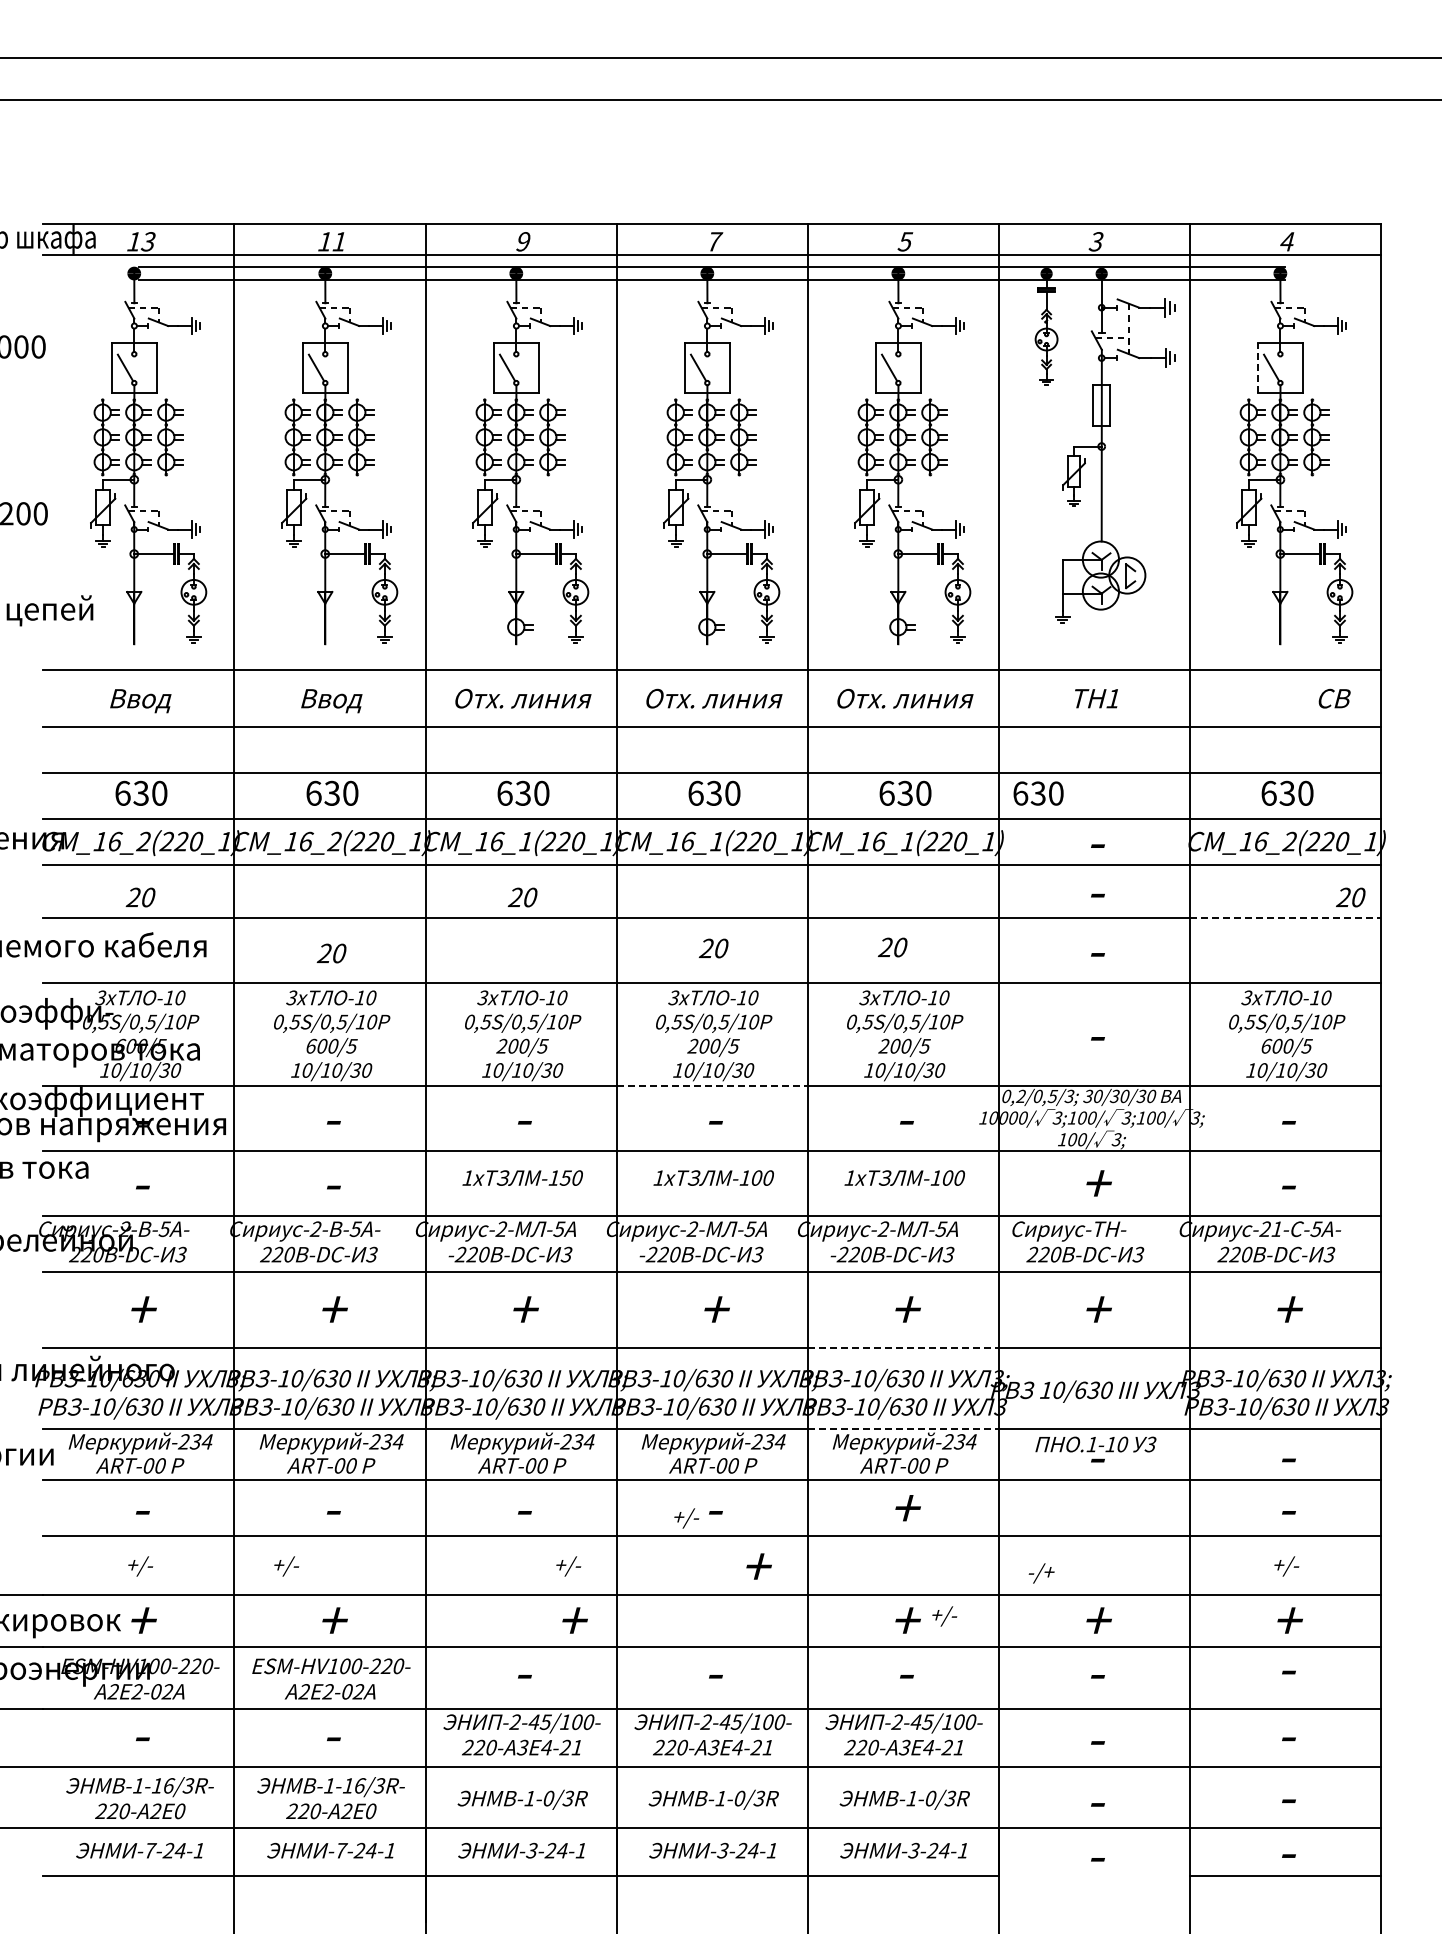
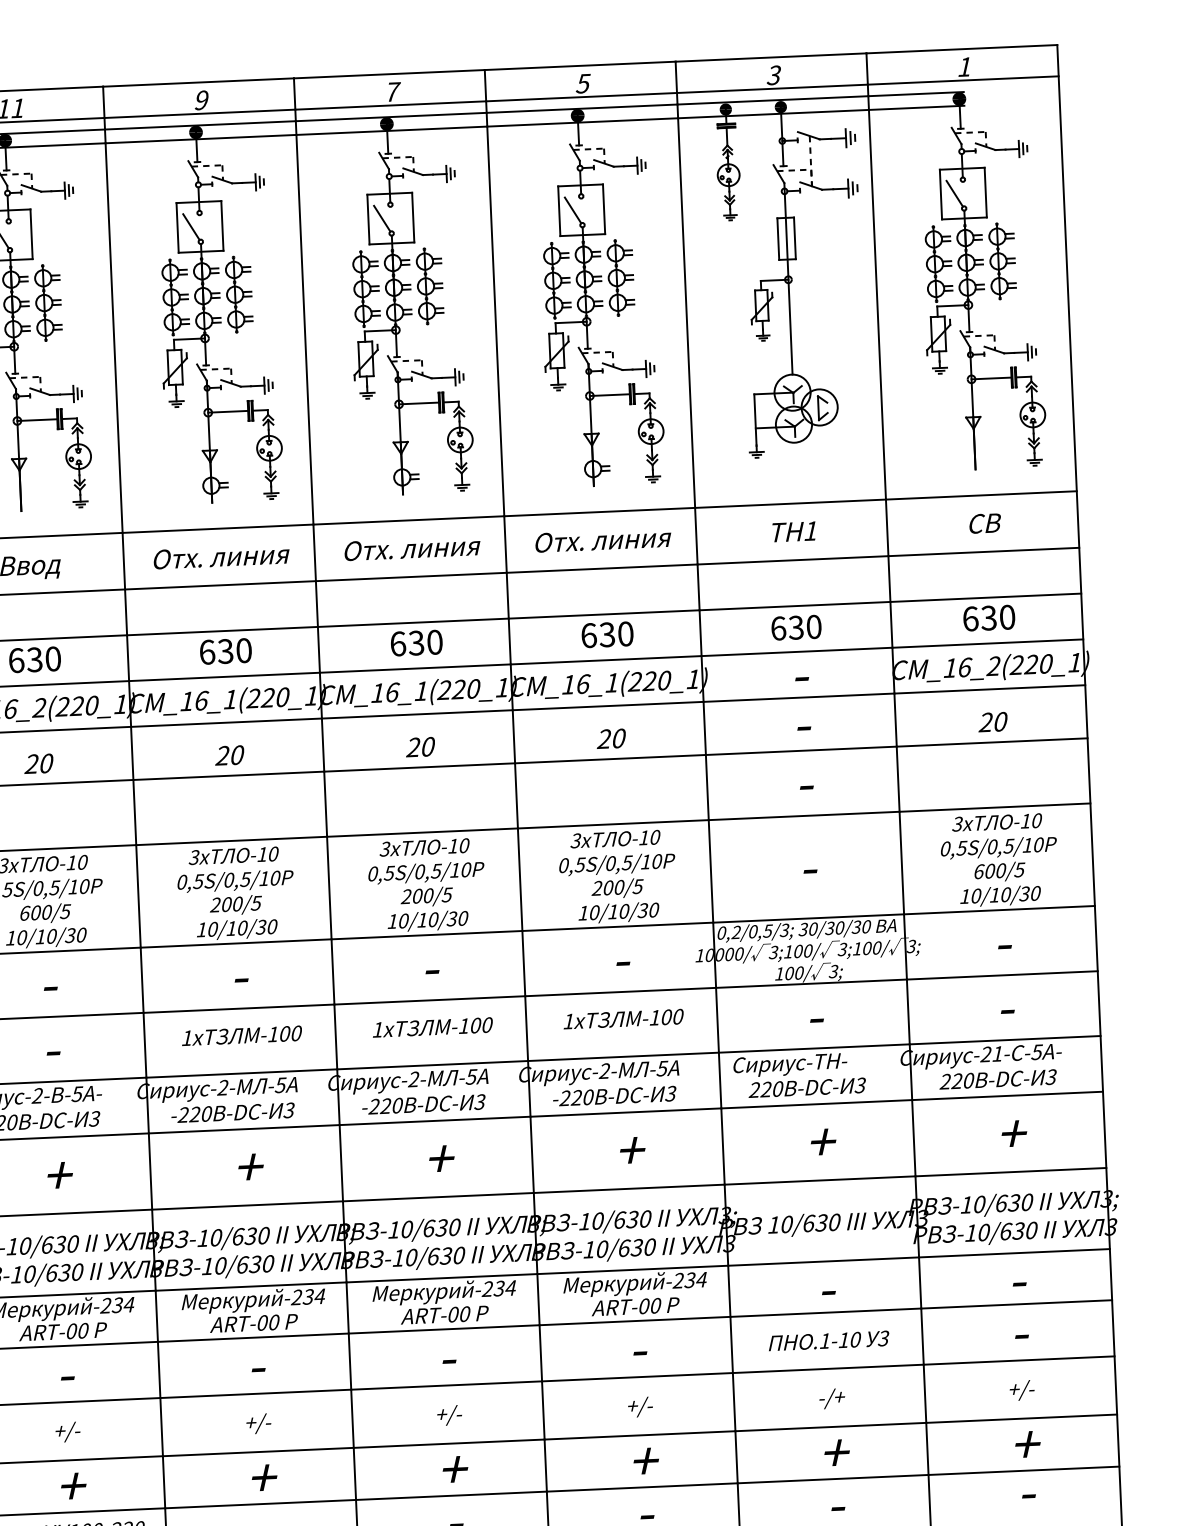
text: (1287, 241) -> (965, 66), 4 -> 1
line: (1257, 368) -> (940, 194), dashed -> solid
text: (1334, 698) -> (985, 523), moved
text: (1038, 793) -> (796, 627), moved
text: (1350, 897) -> (992, 722), moved
line: (1285, 917) -> (992, 742), dashed -> solid
text: (892, 947) -> (611, 738), moved
text: (713, 948) -> (420, 747), moved
text: (331, 953) -> (38, 763), moved
line: (712, 1085) -> (427, 935), dashed -> solid
text: (565, 1177) -> (284, 1033), -150 -> -100
text: (1098, 1183) -> (817, 1016), + -> -
line: (903, 1347) -> (629, 1188), dashed -> solid
line: (903, 1429) -> (633, 1270), dashed -> solid
text: (1095, 1444) -> (828, 1340), moved
text: (907, 1508) -> (640, 1349), + -> -
text: (686, 1518) -> (449, 1415), moved
text: (286, 1566) -> (67, 1432), moved
text: (568, 1566) -> (258, 1423), moved
text: (758, 1566) -> (454, 1469), moved
text: (1041, 1573) -> (832, 1398), moved
text: (944, 1616) -> (640, 1407), moved
text: (574, 1620) -> (263, 1477), moved

